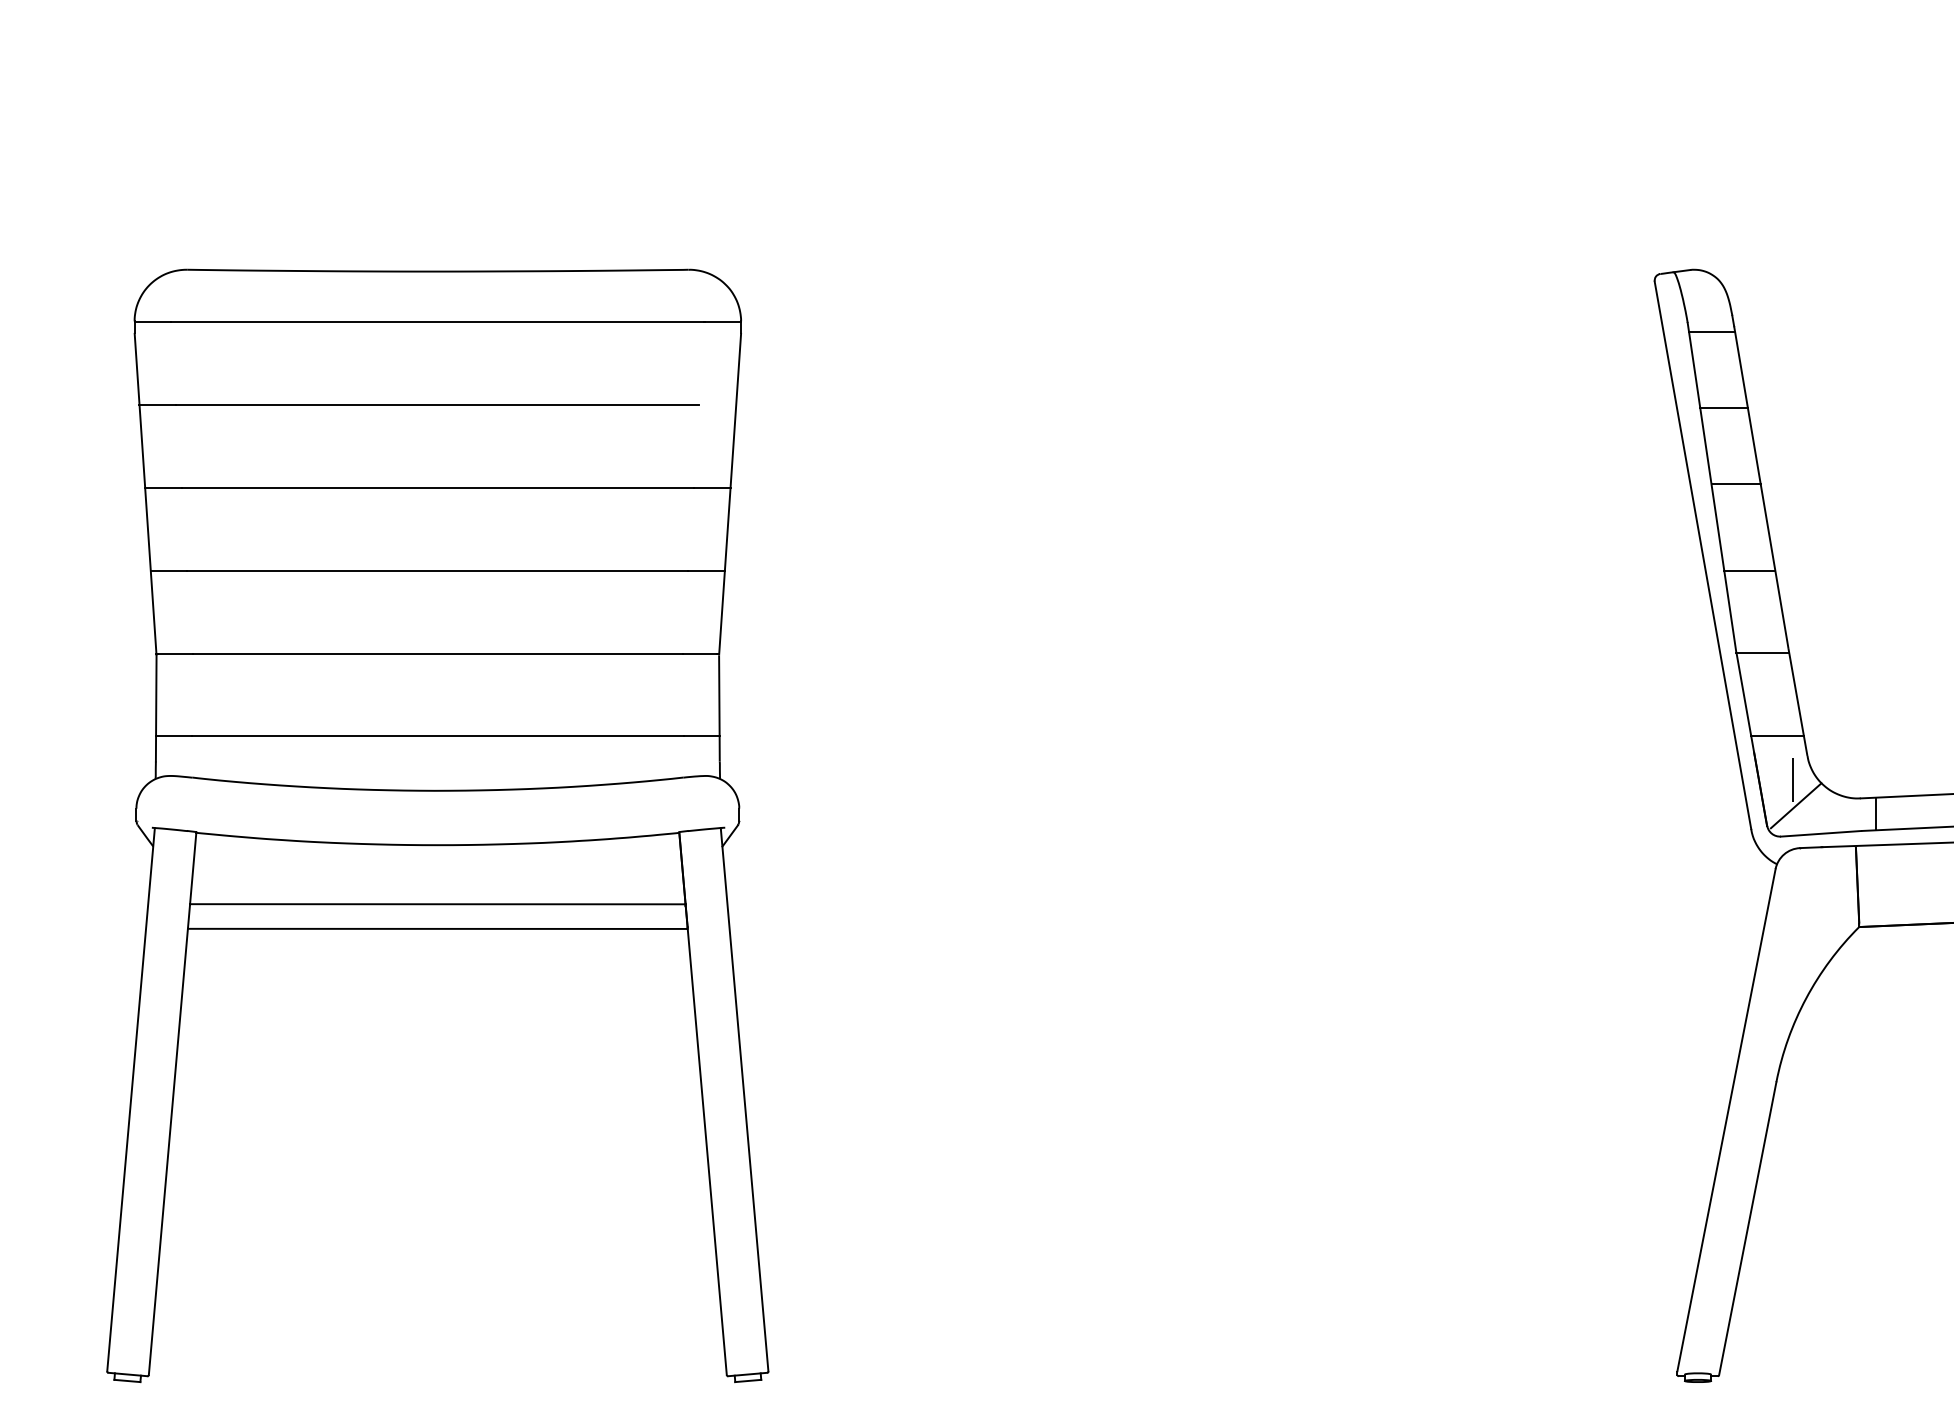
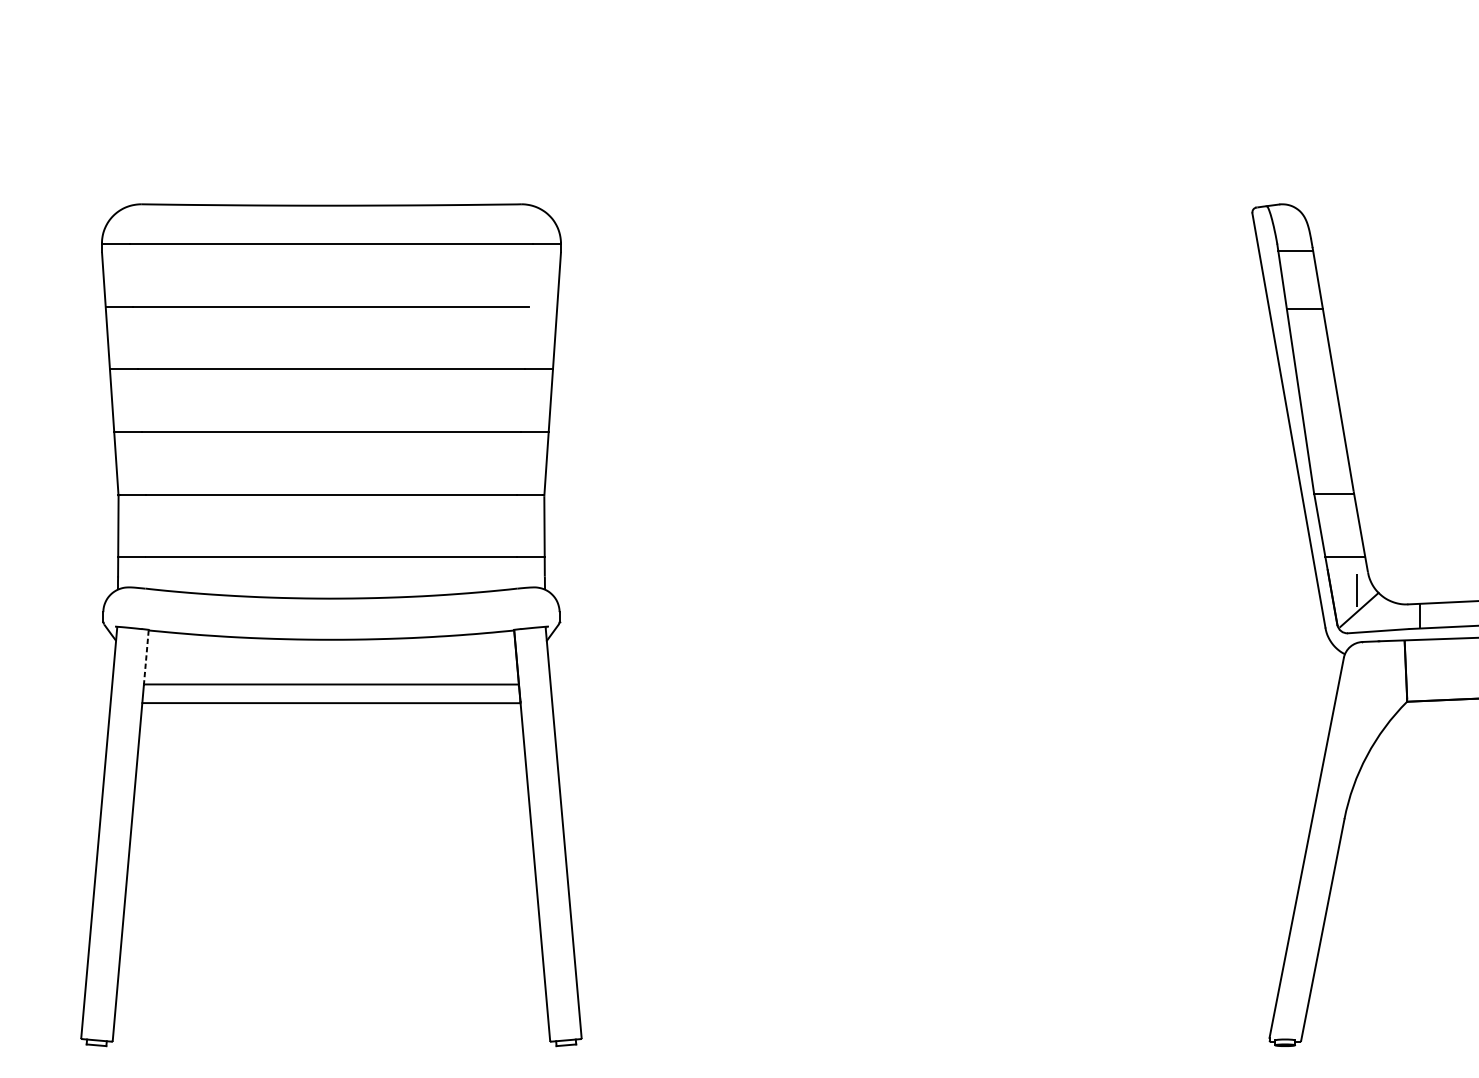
line: (1735, 484) -> (1313, 366), removed
line: (1749, 570) -> (1324, 431), removed
line: (193, 868) -> (146, 657), solid -> dashed

